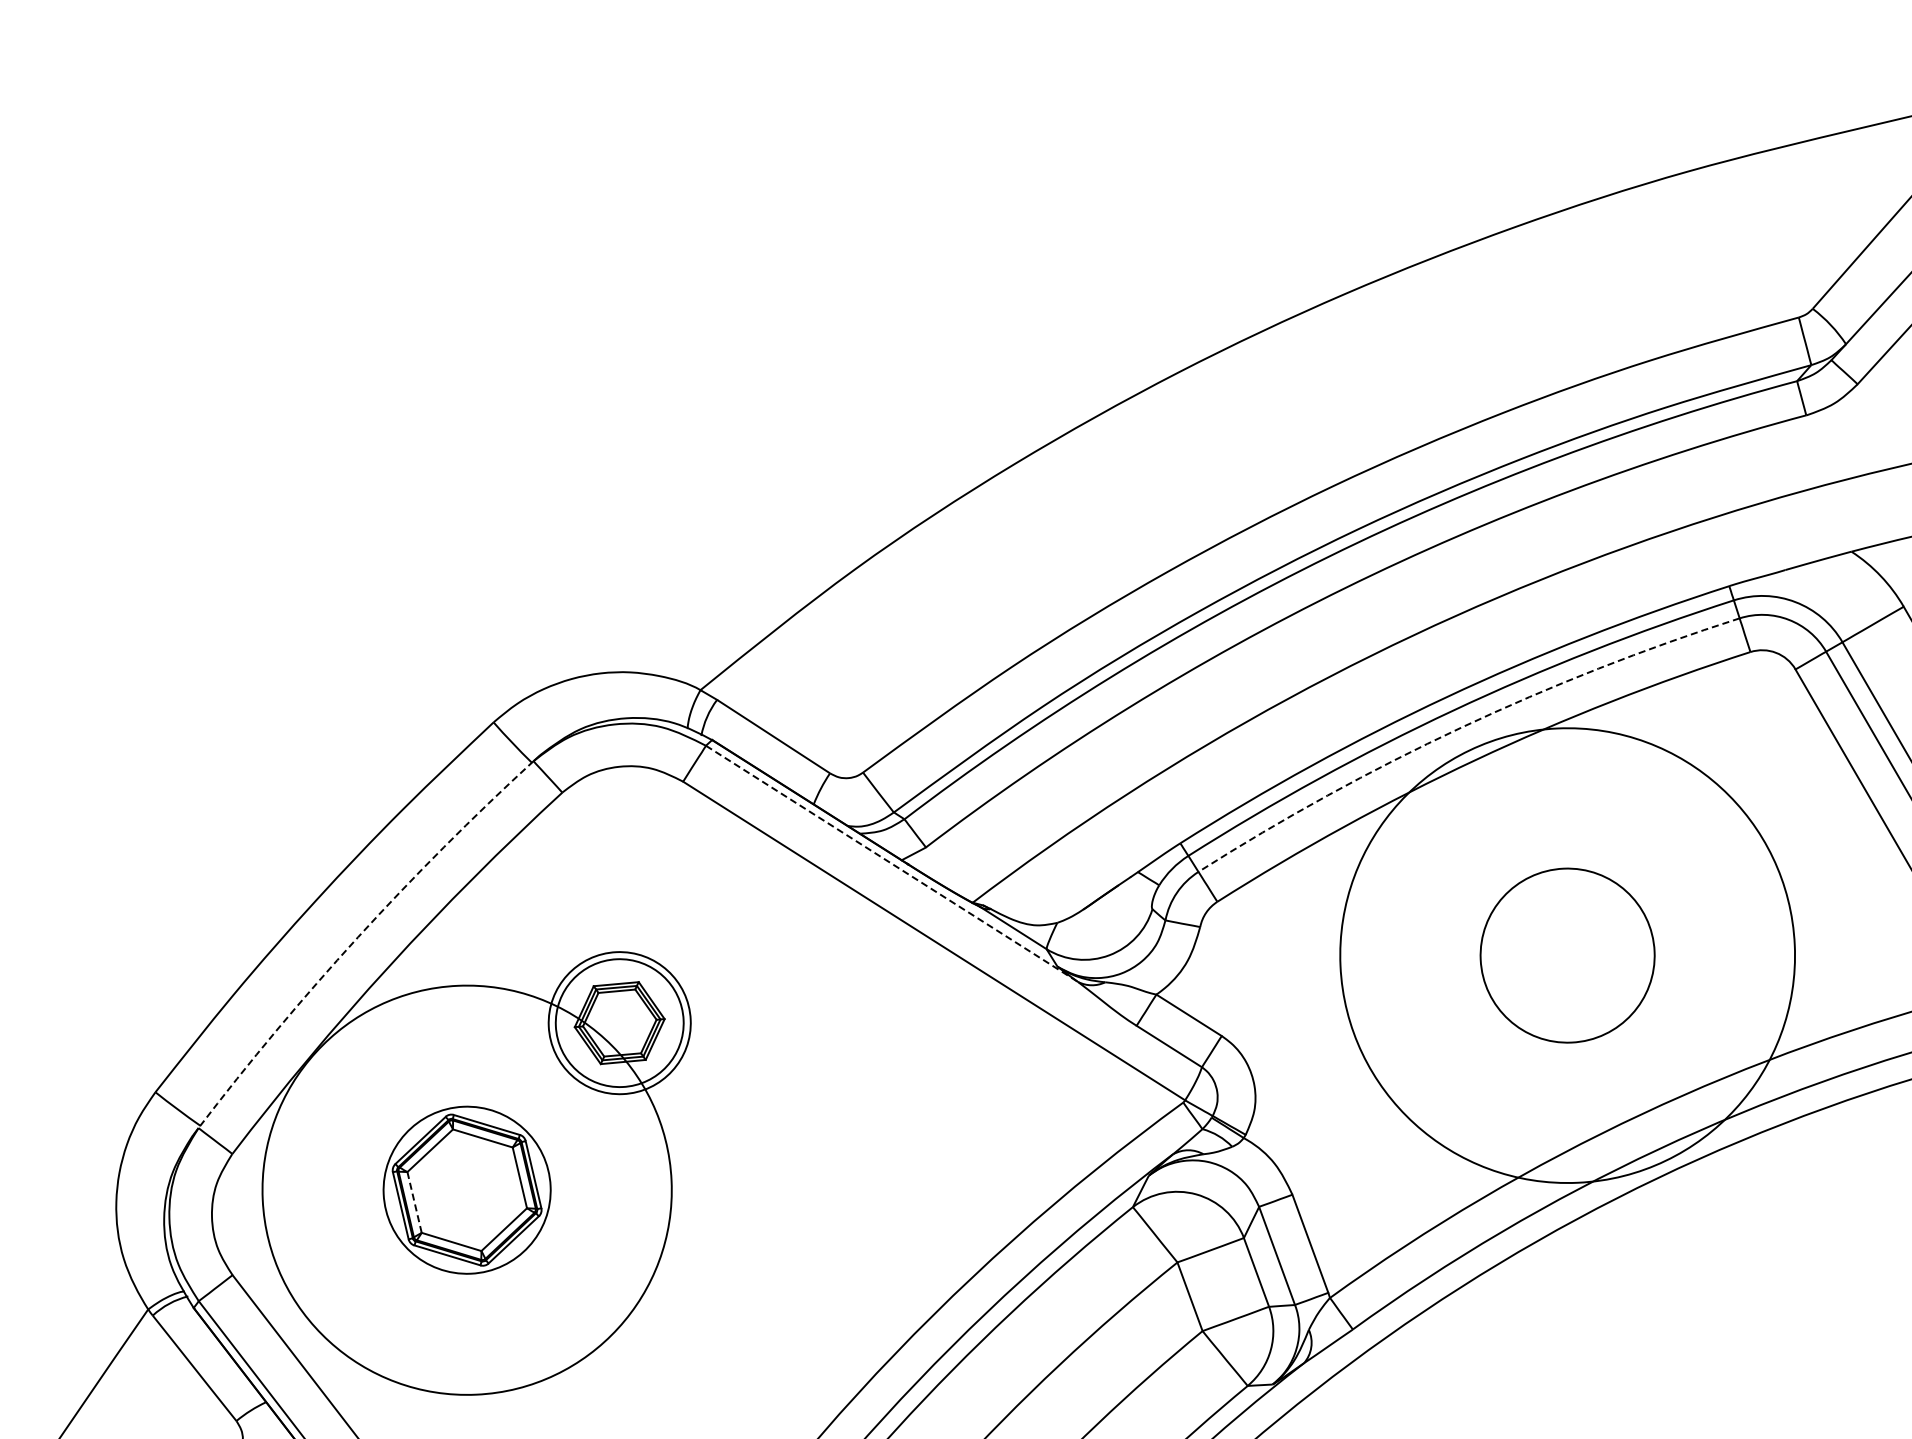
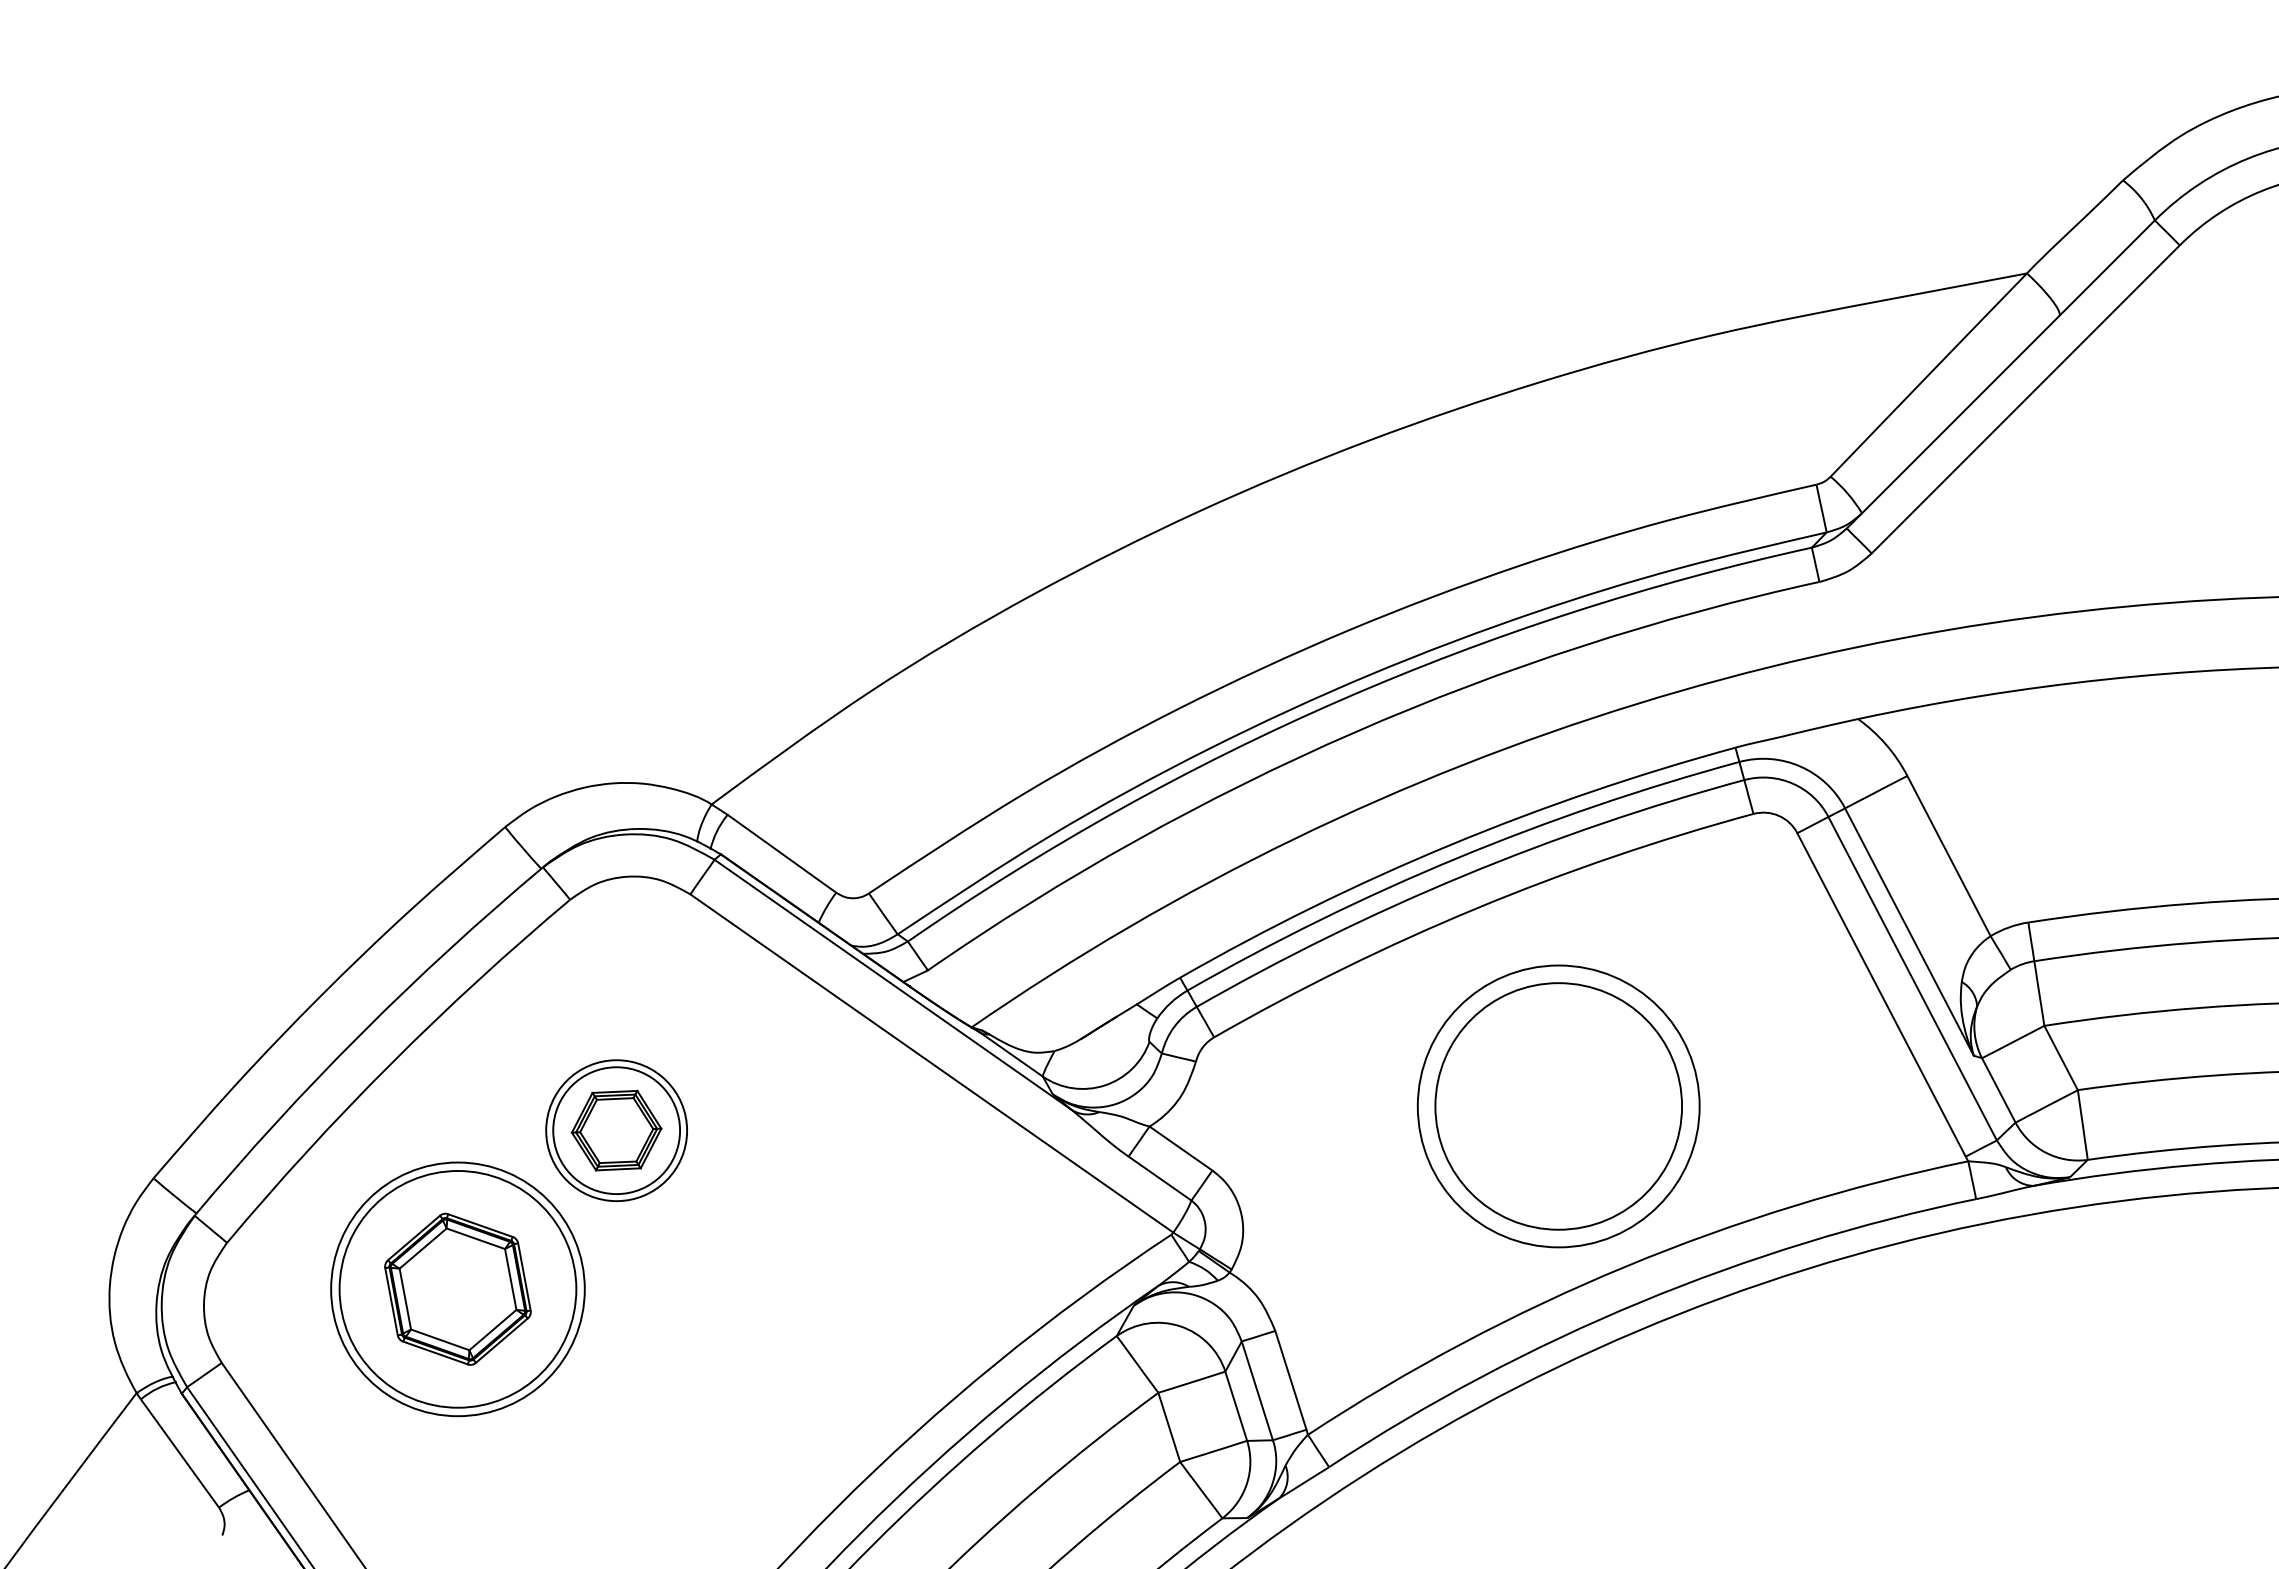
arc: (1461, 727) -> (1463, 875), dashed -> solid
line: (891, 864) -> (893, 985), dashed -> solid
arc: (358, 936) -> (361, 1033), dashed -> solid
circle: (1567, 955) -> (1558, 1106), size x0.62
circle: (1567, 955) -> (1558, 1106), size x1.43
circle: (466, 1189) -> (457, 1288), size x1.43
circle: (466, 1190) -> (457, 1289), size x0.62
line: (414, 1202) -> (405, 1299), dashed -> solid

